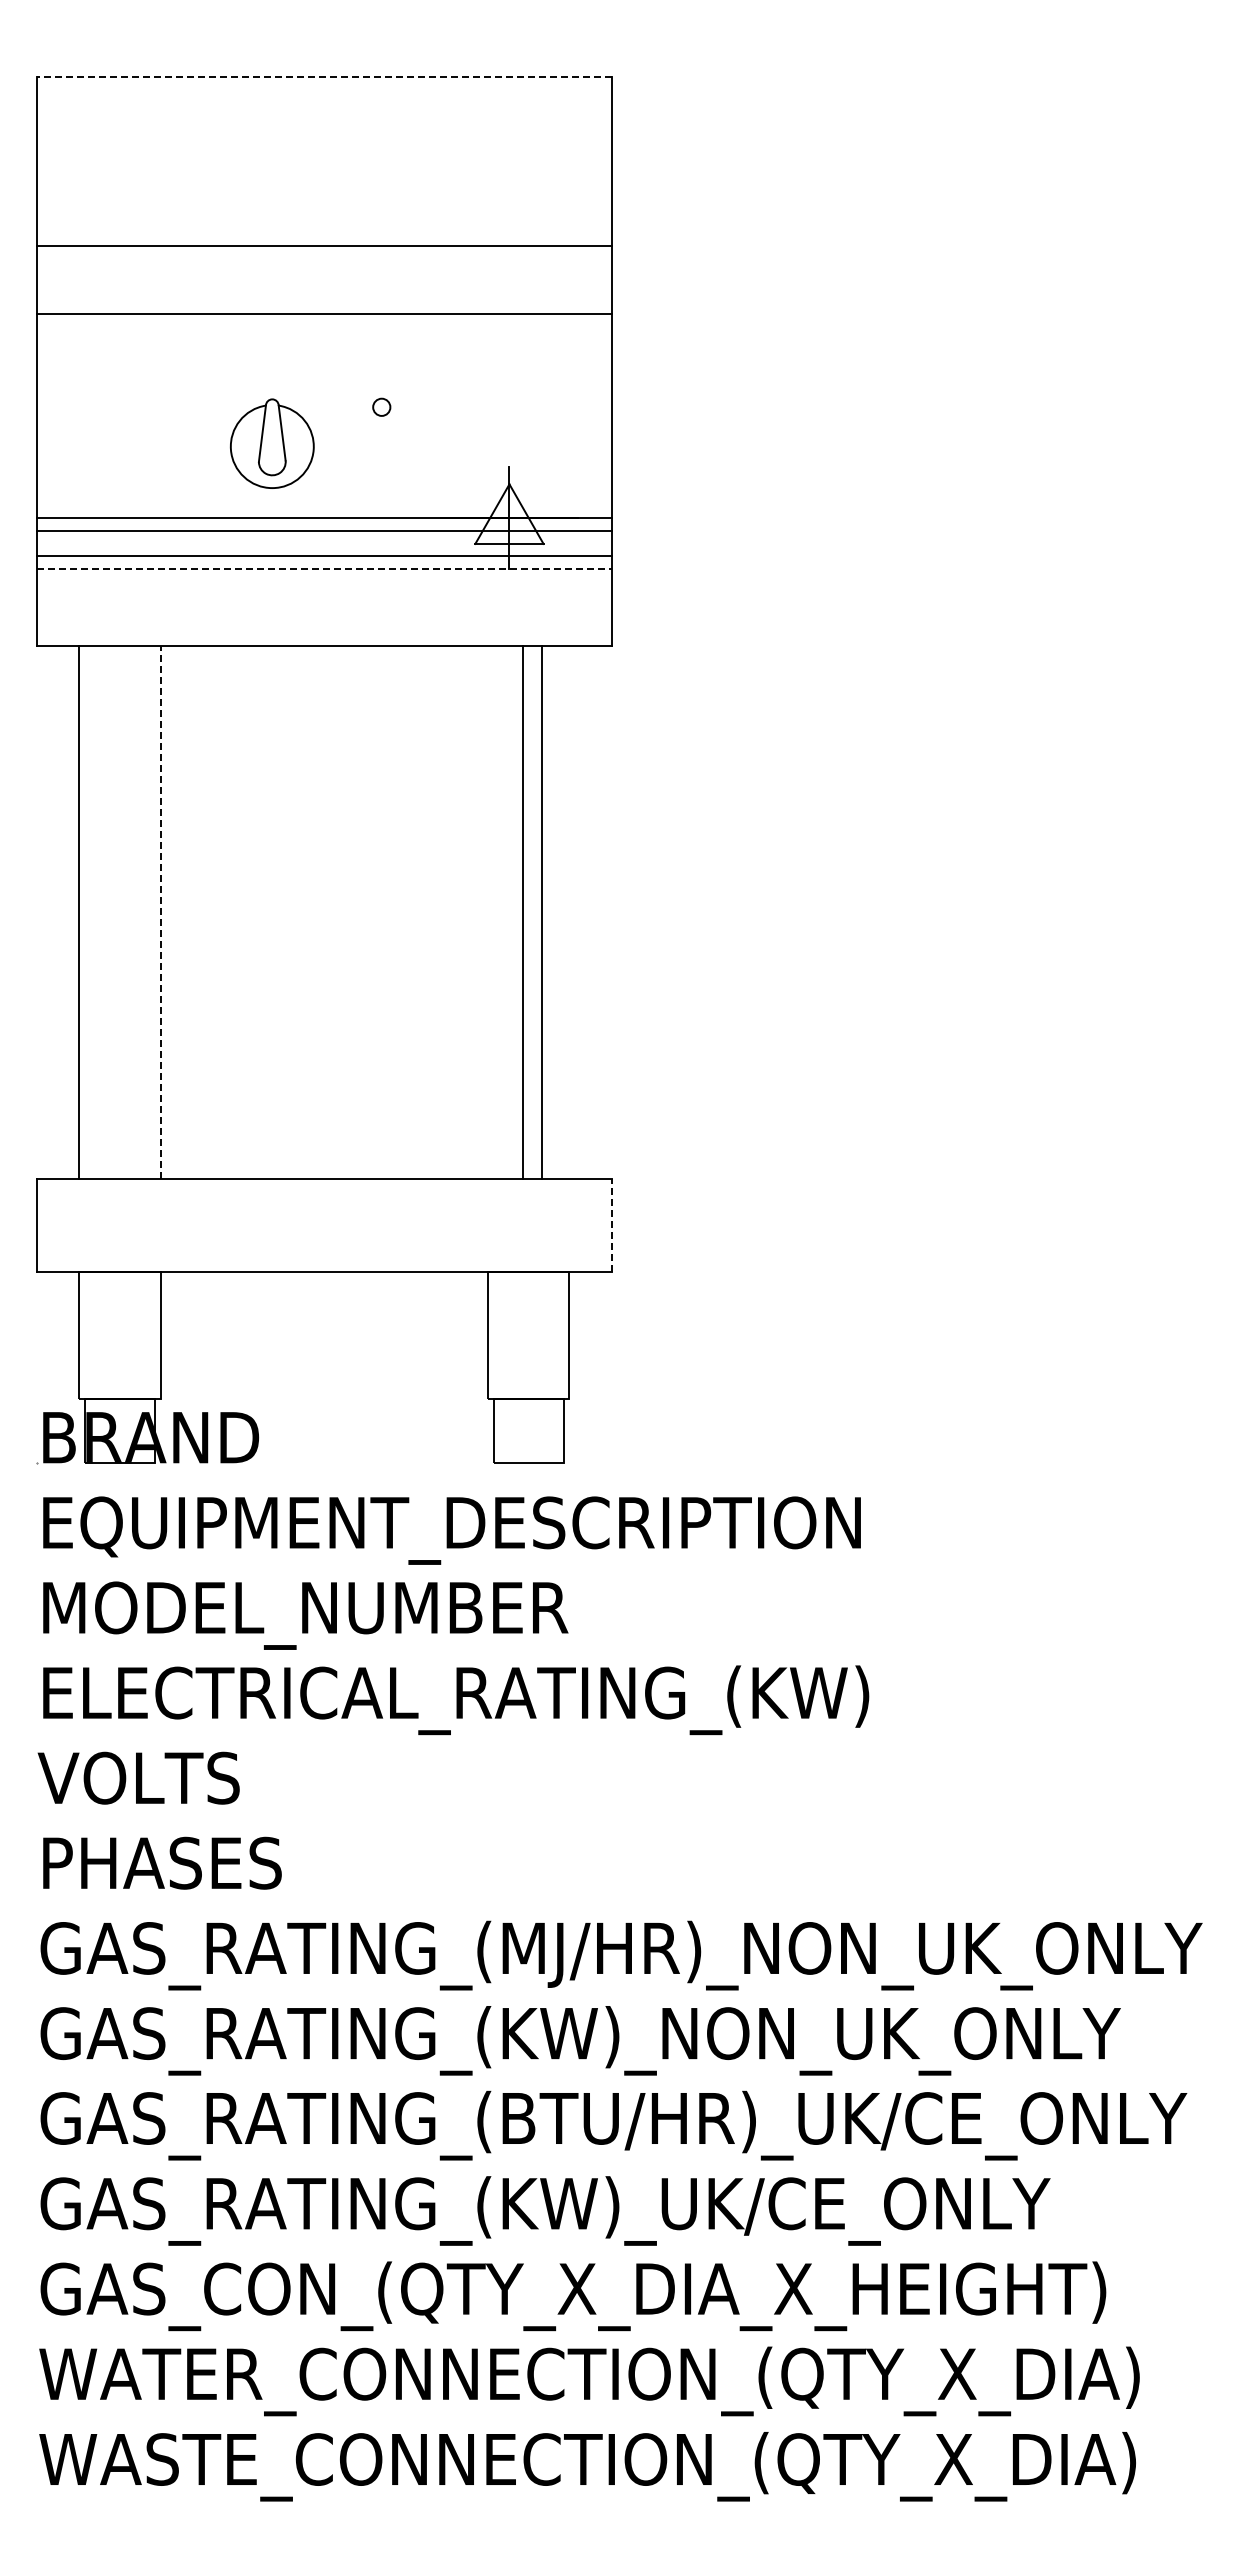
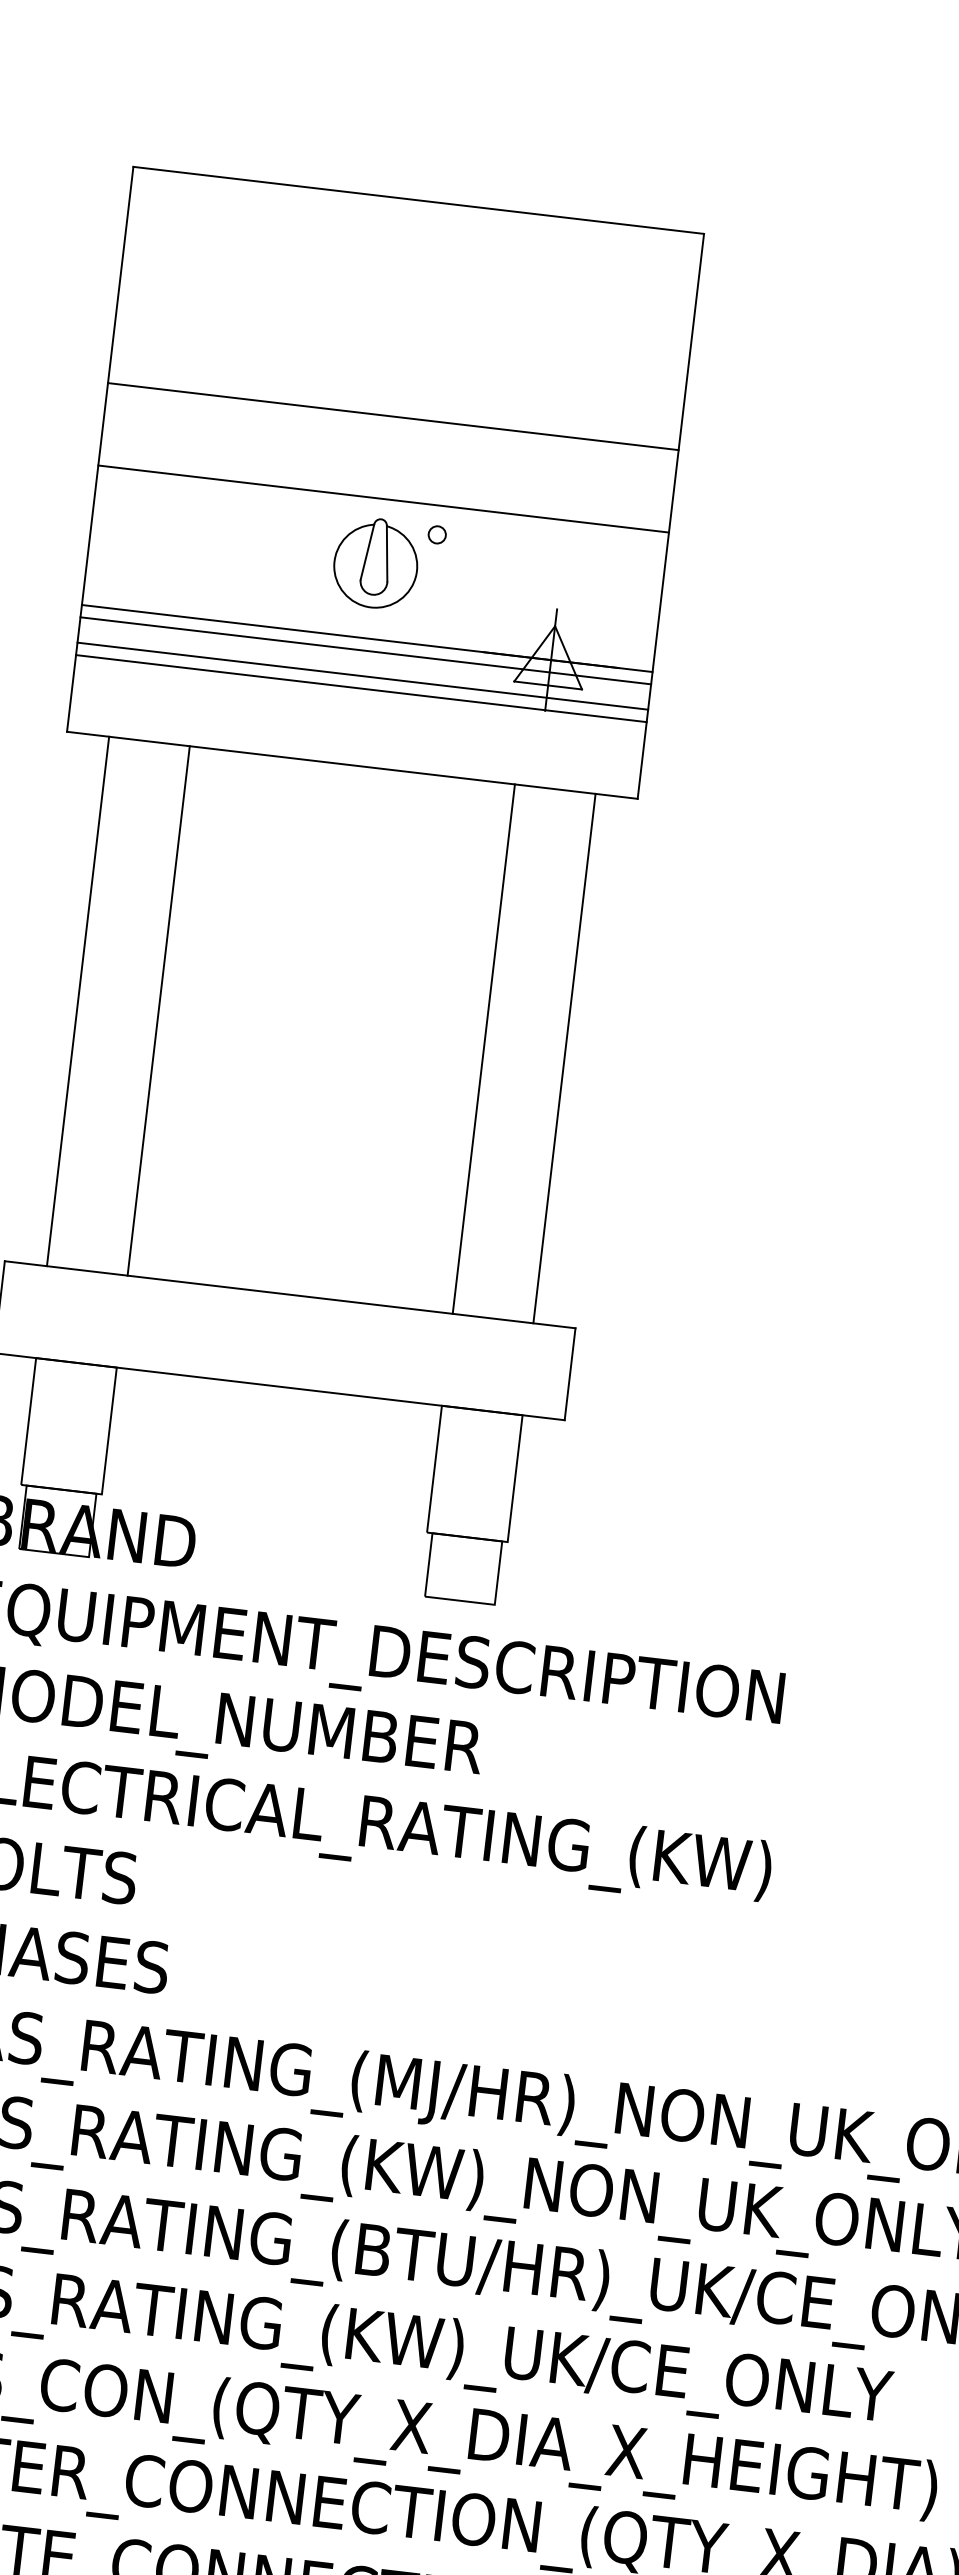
line: (323, 77) -> (417, 200), dashed -> solid
line: (324, 245) -> (393, 416), moved
line: (324, 313) -> (383, 498), moved
part: (272, 443) -> (376, 563), moved
line: (324, 568) -> (361, 688), dashed -> solid
line: (160, 912) -> (158, 1010), dashed -> solid
line: (523, 912) -> (564, 1058), moved
line: (542, 912) -> (484, 1049), moved
line: (611, 1224) -> (570, 1373), dashed -> solid

